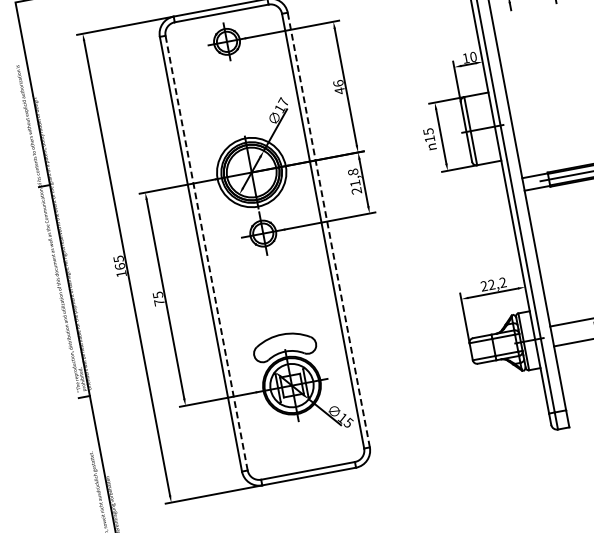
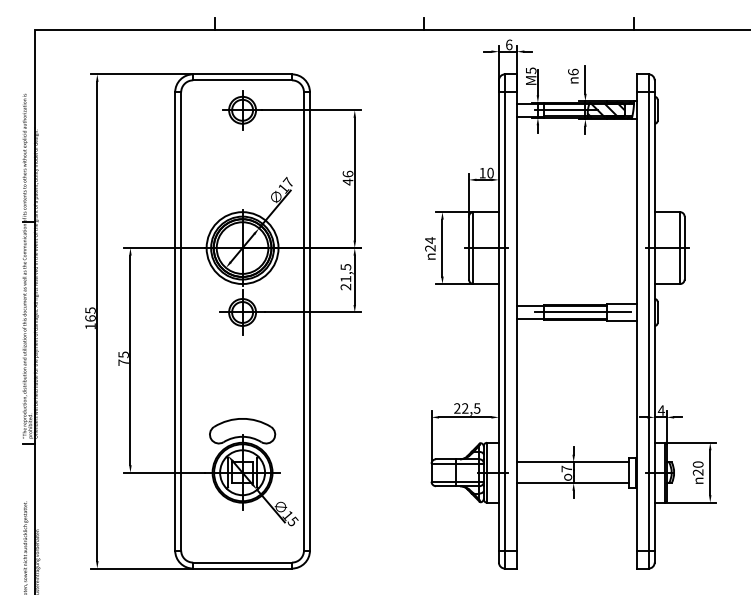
text: (429, 135) -> (430, 244), 15 -> 24
text: (352, 172) -> (345, 267), 21,8 -> 21,5
line: (328, 229) -> (309, 320), dashed -> solid
line: (206, 252) -> (181, 320), dashed -> solid
text: (502, 282) -> (476, 408), 22,2 -> 22,5

